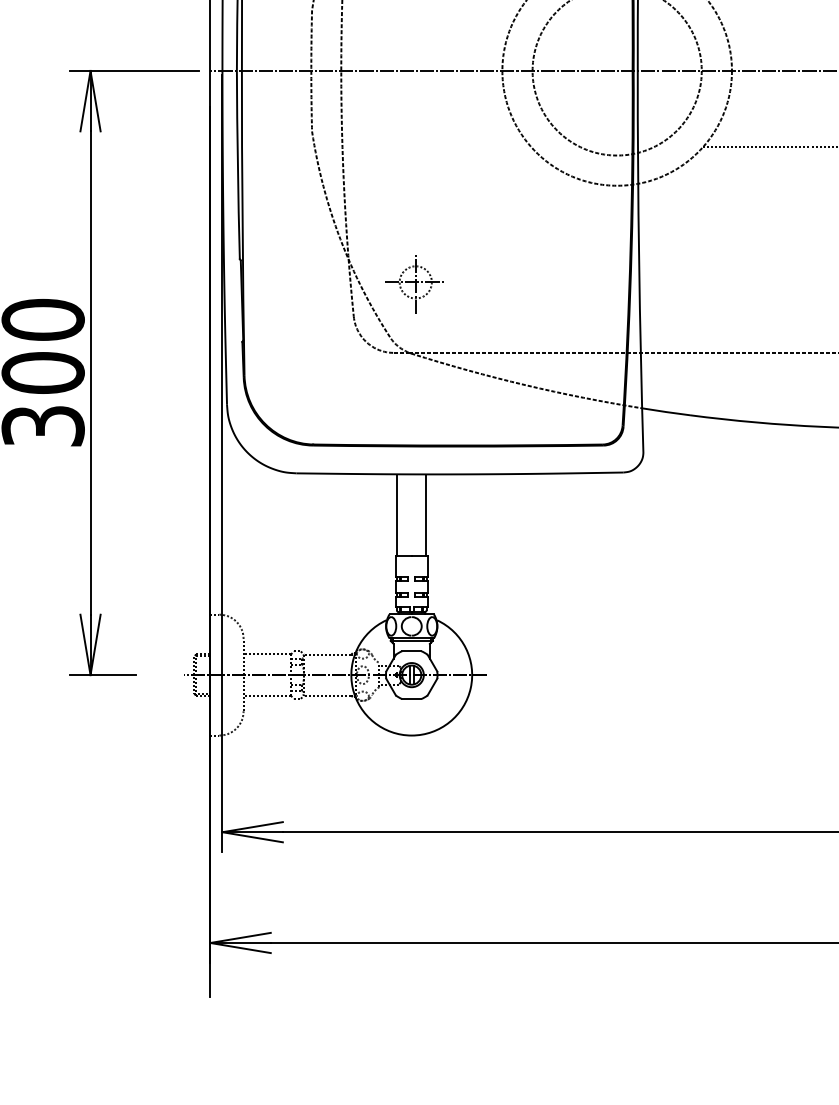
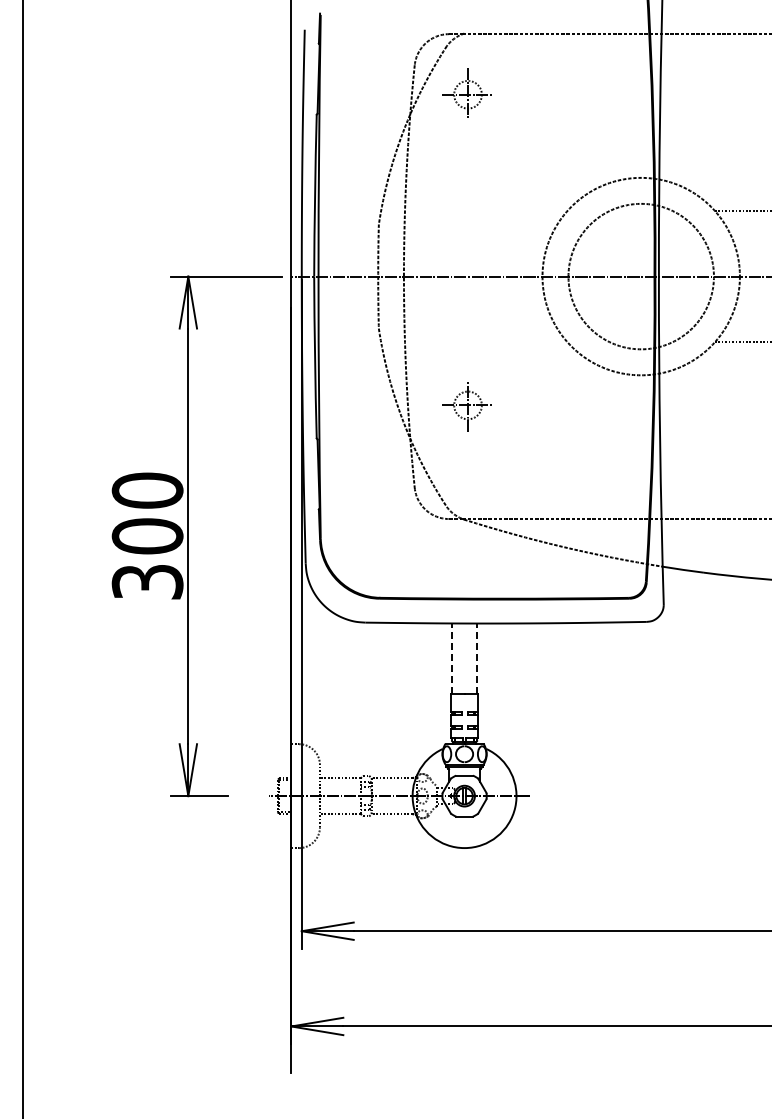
part: (413, 283) -> (466, 406), moved
line: (396, 515) -> (451, 658), solid -> dashed
line: (426, 515) -> (477, 658), solid -> dashed

